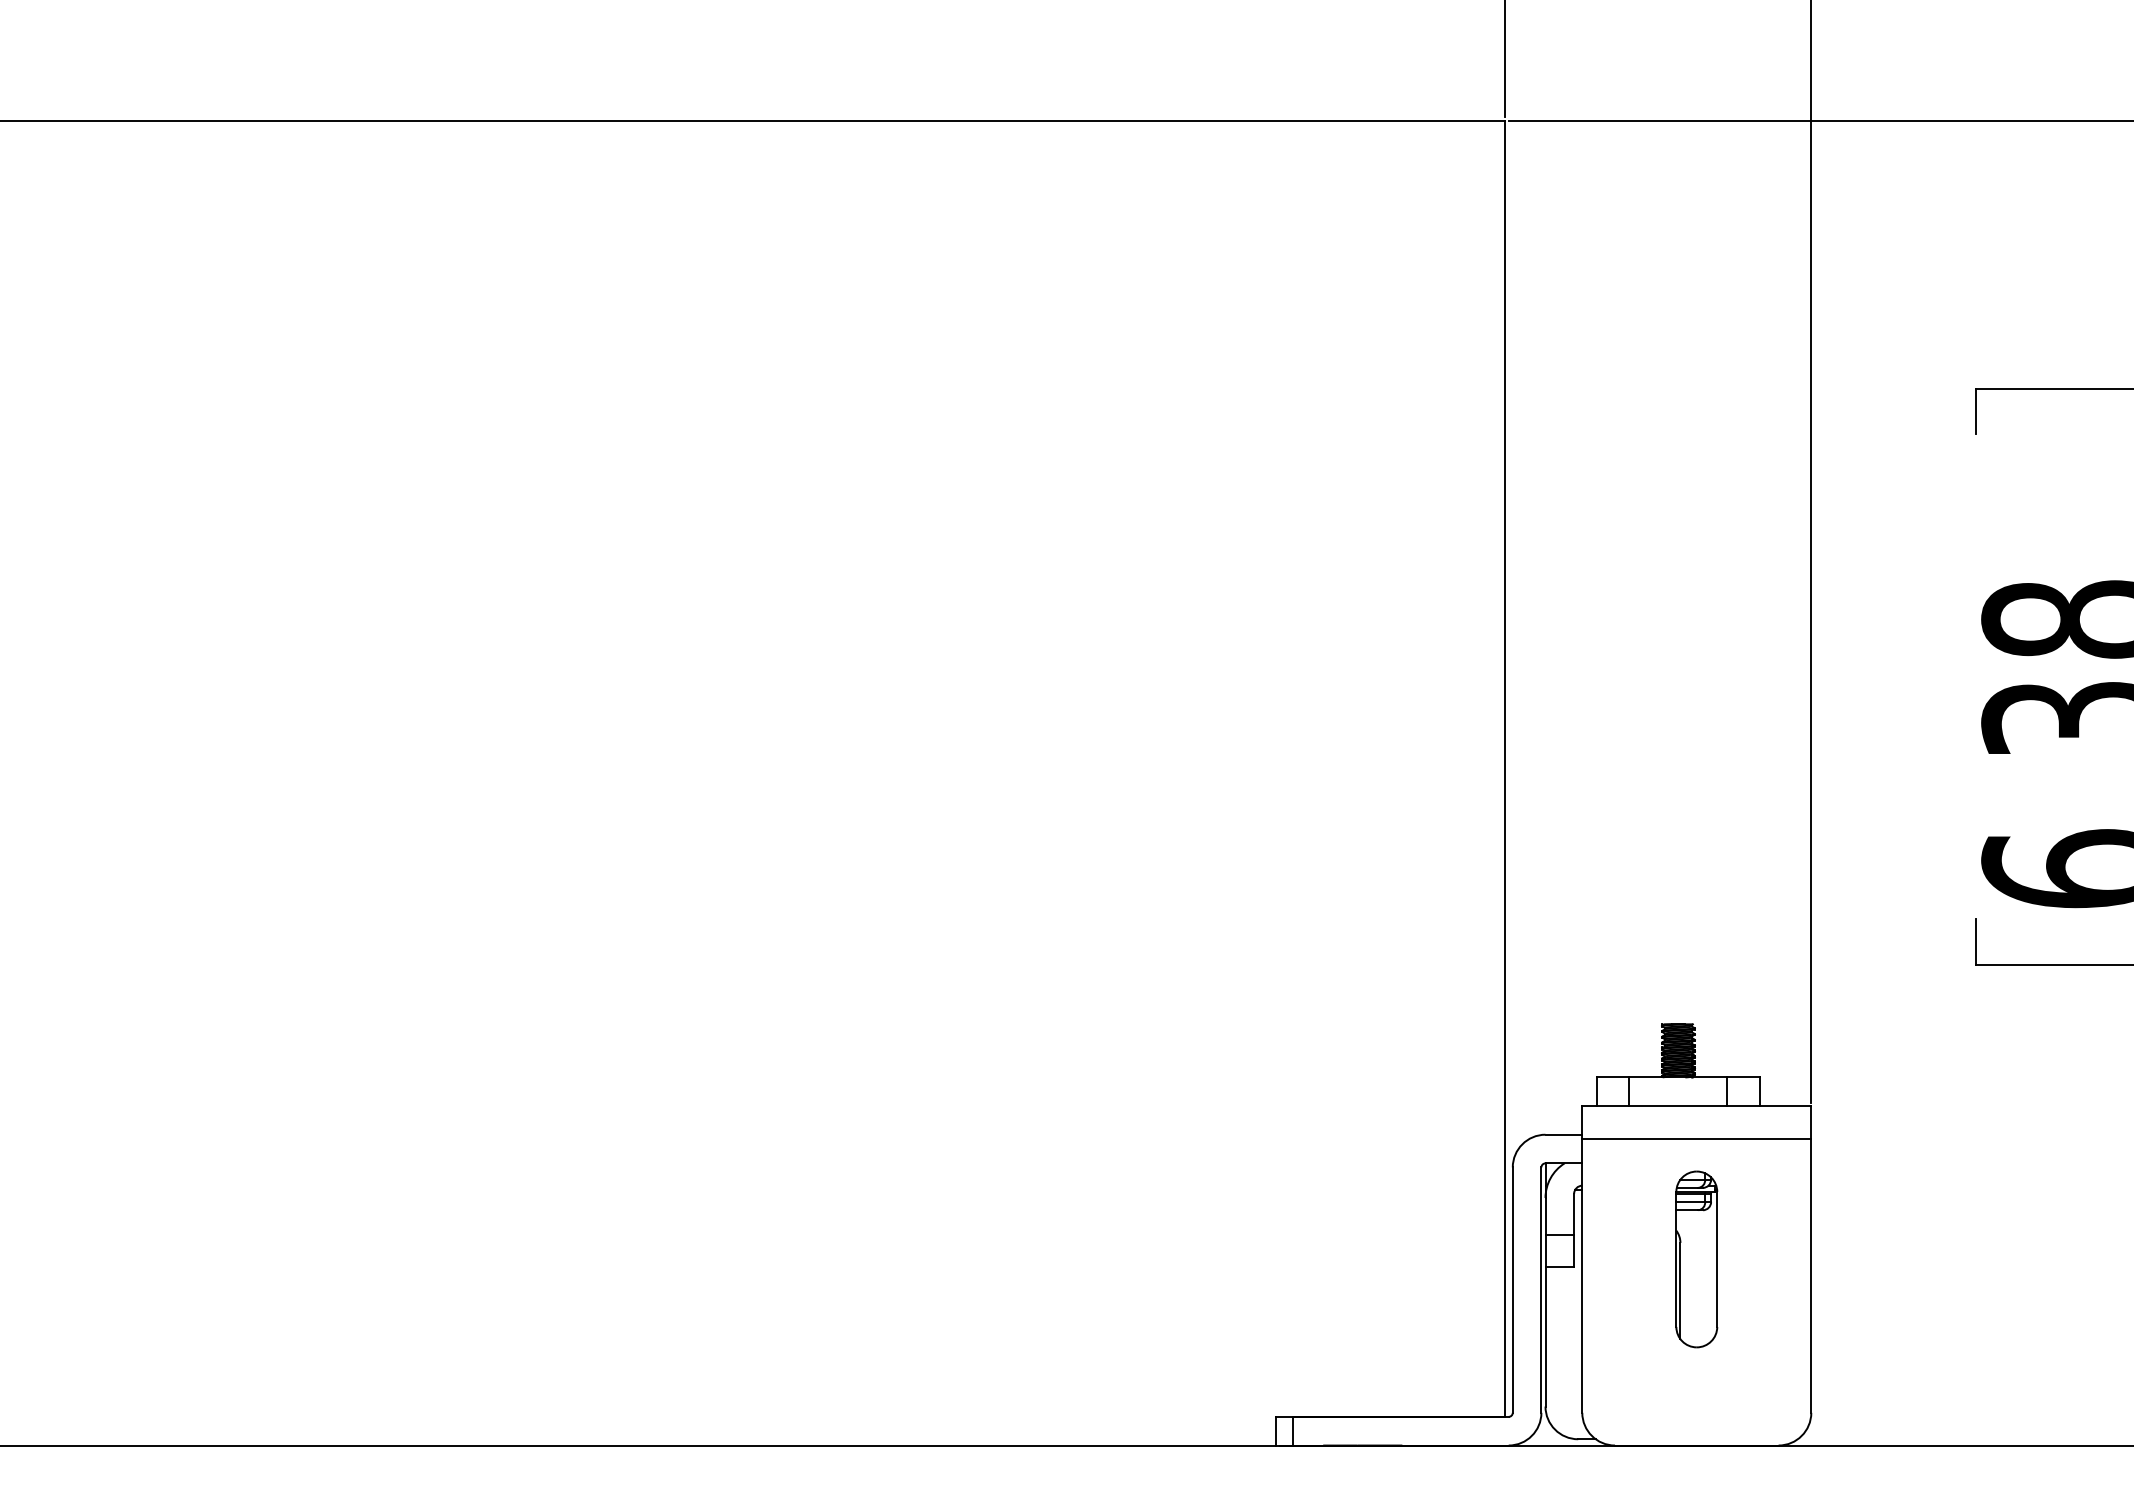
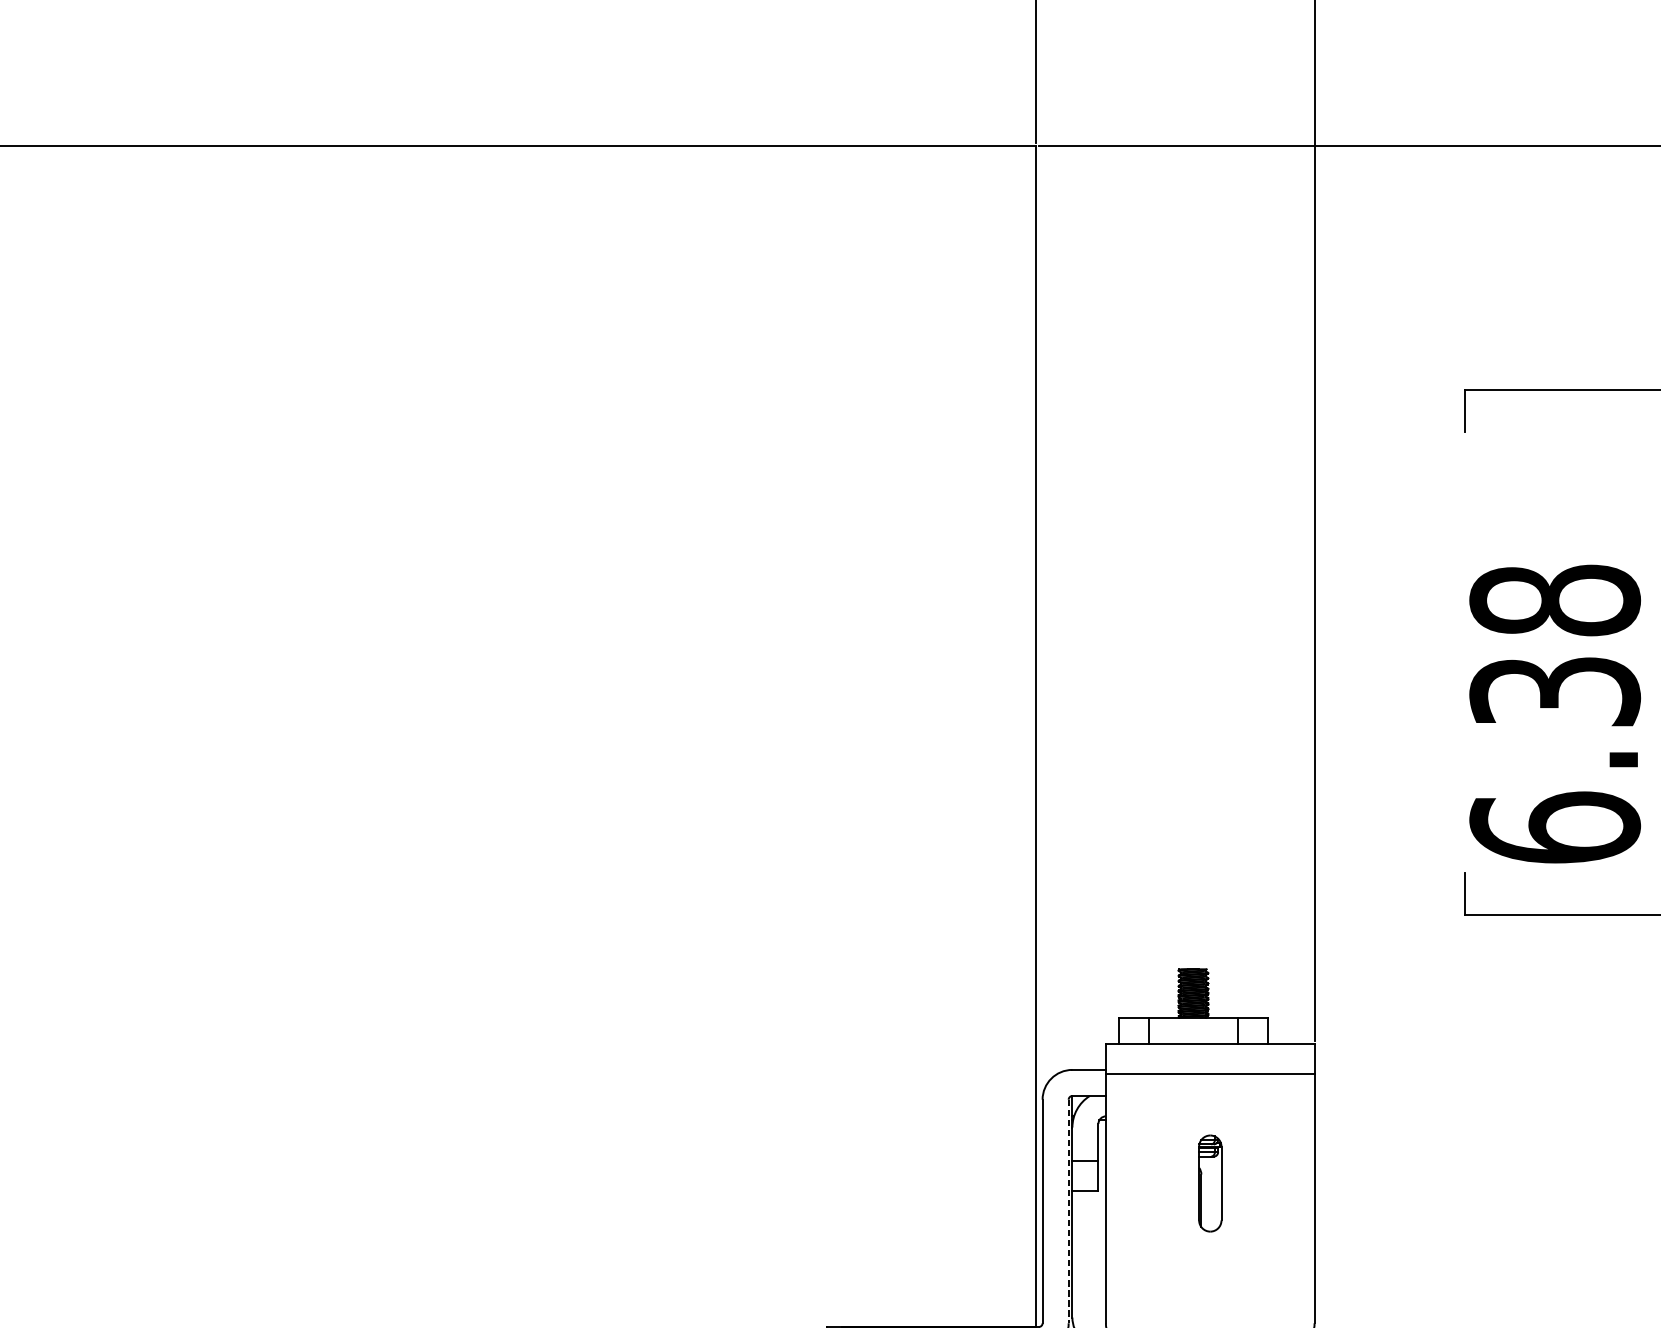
part: (1696, 1259) -> (1209, 1183), size x0.6
line: (1541, 1290) -> (1068, 1211), solid -> dashed

